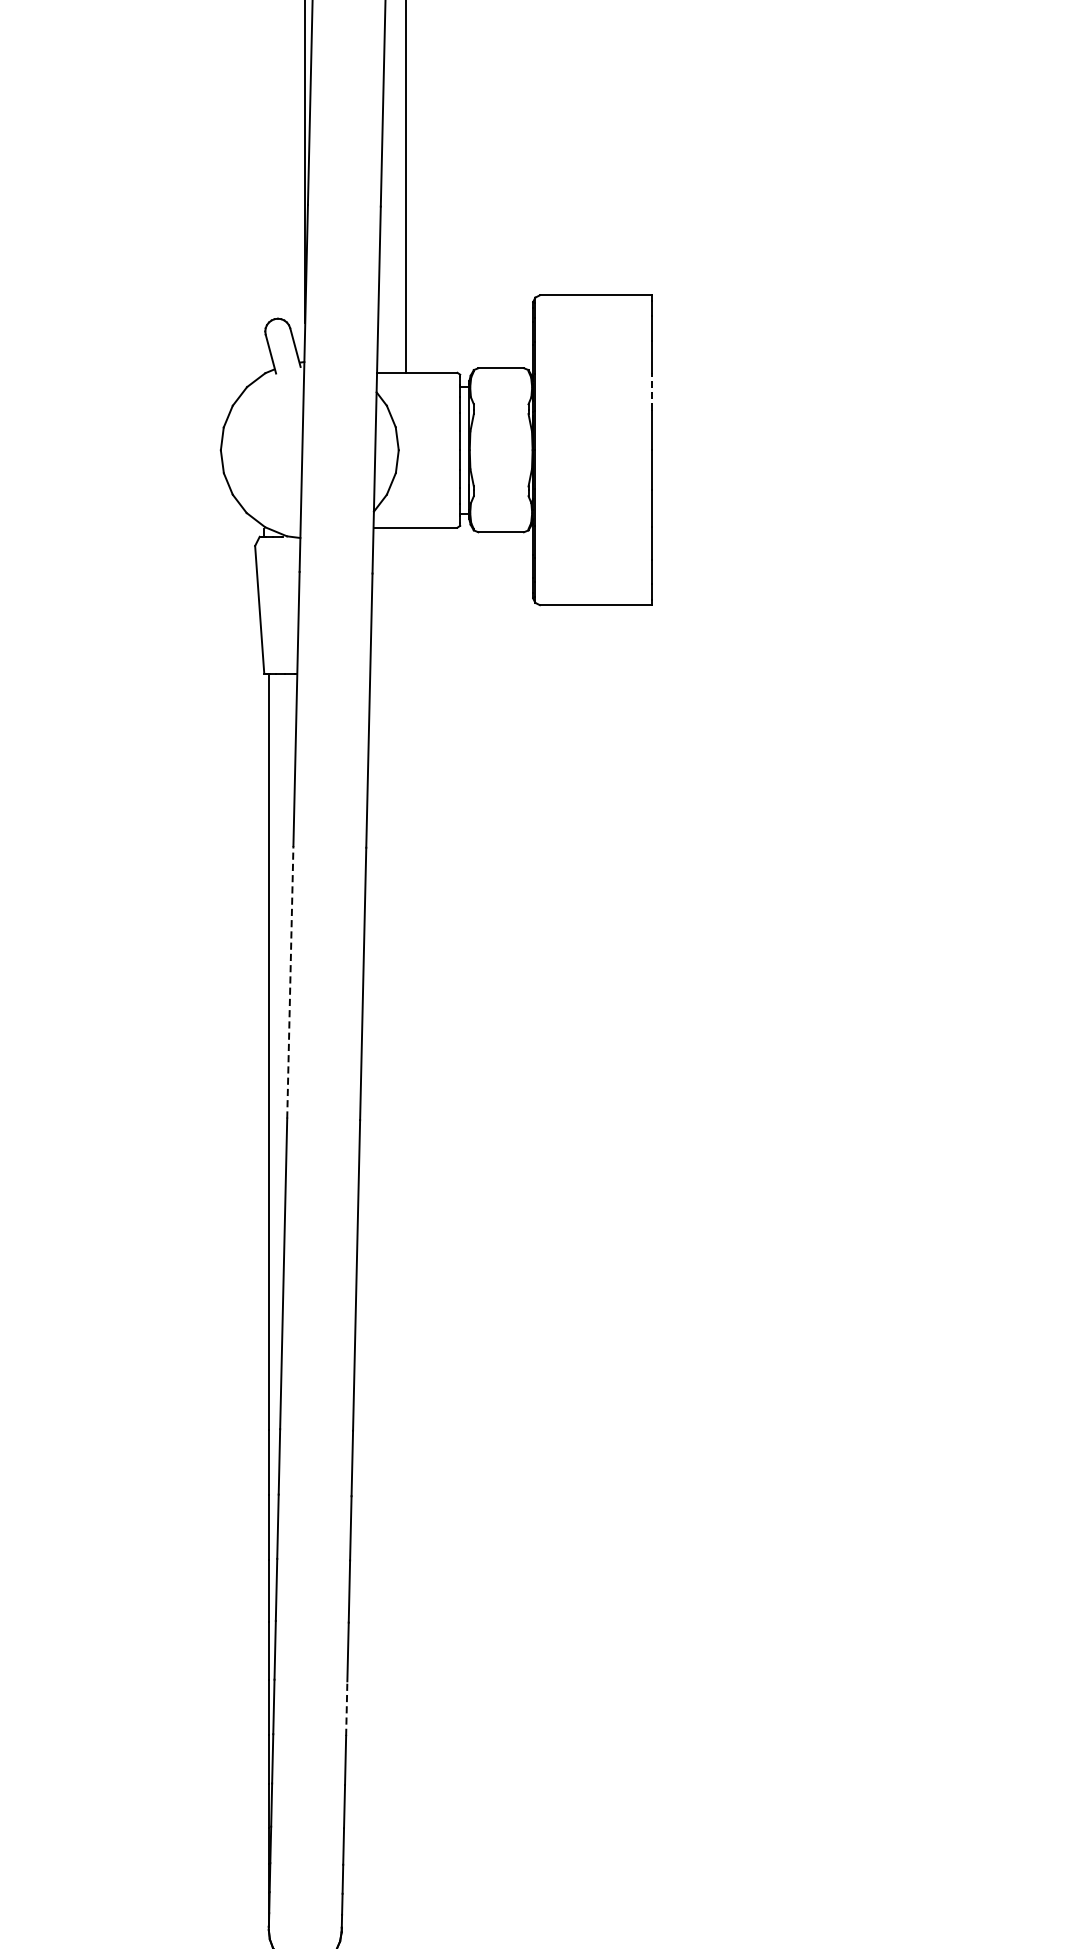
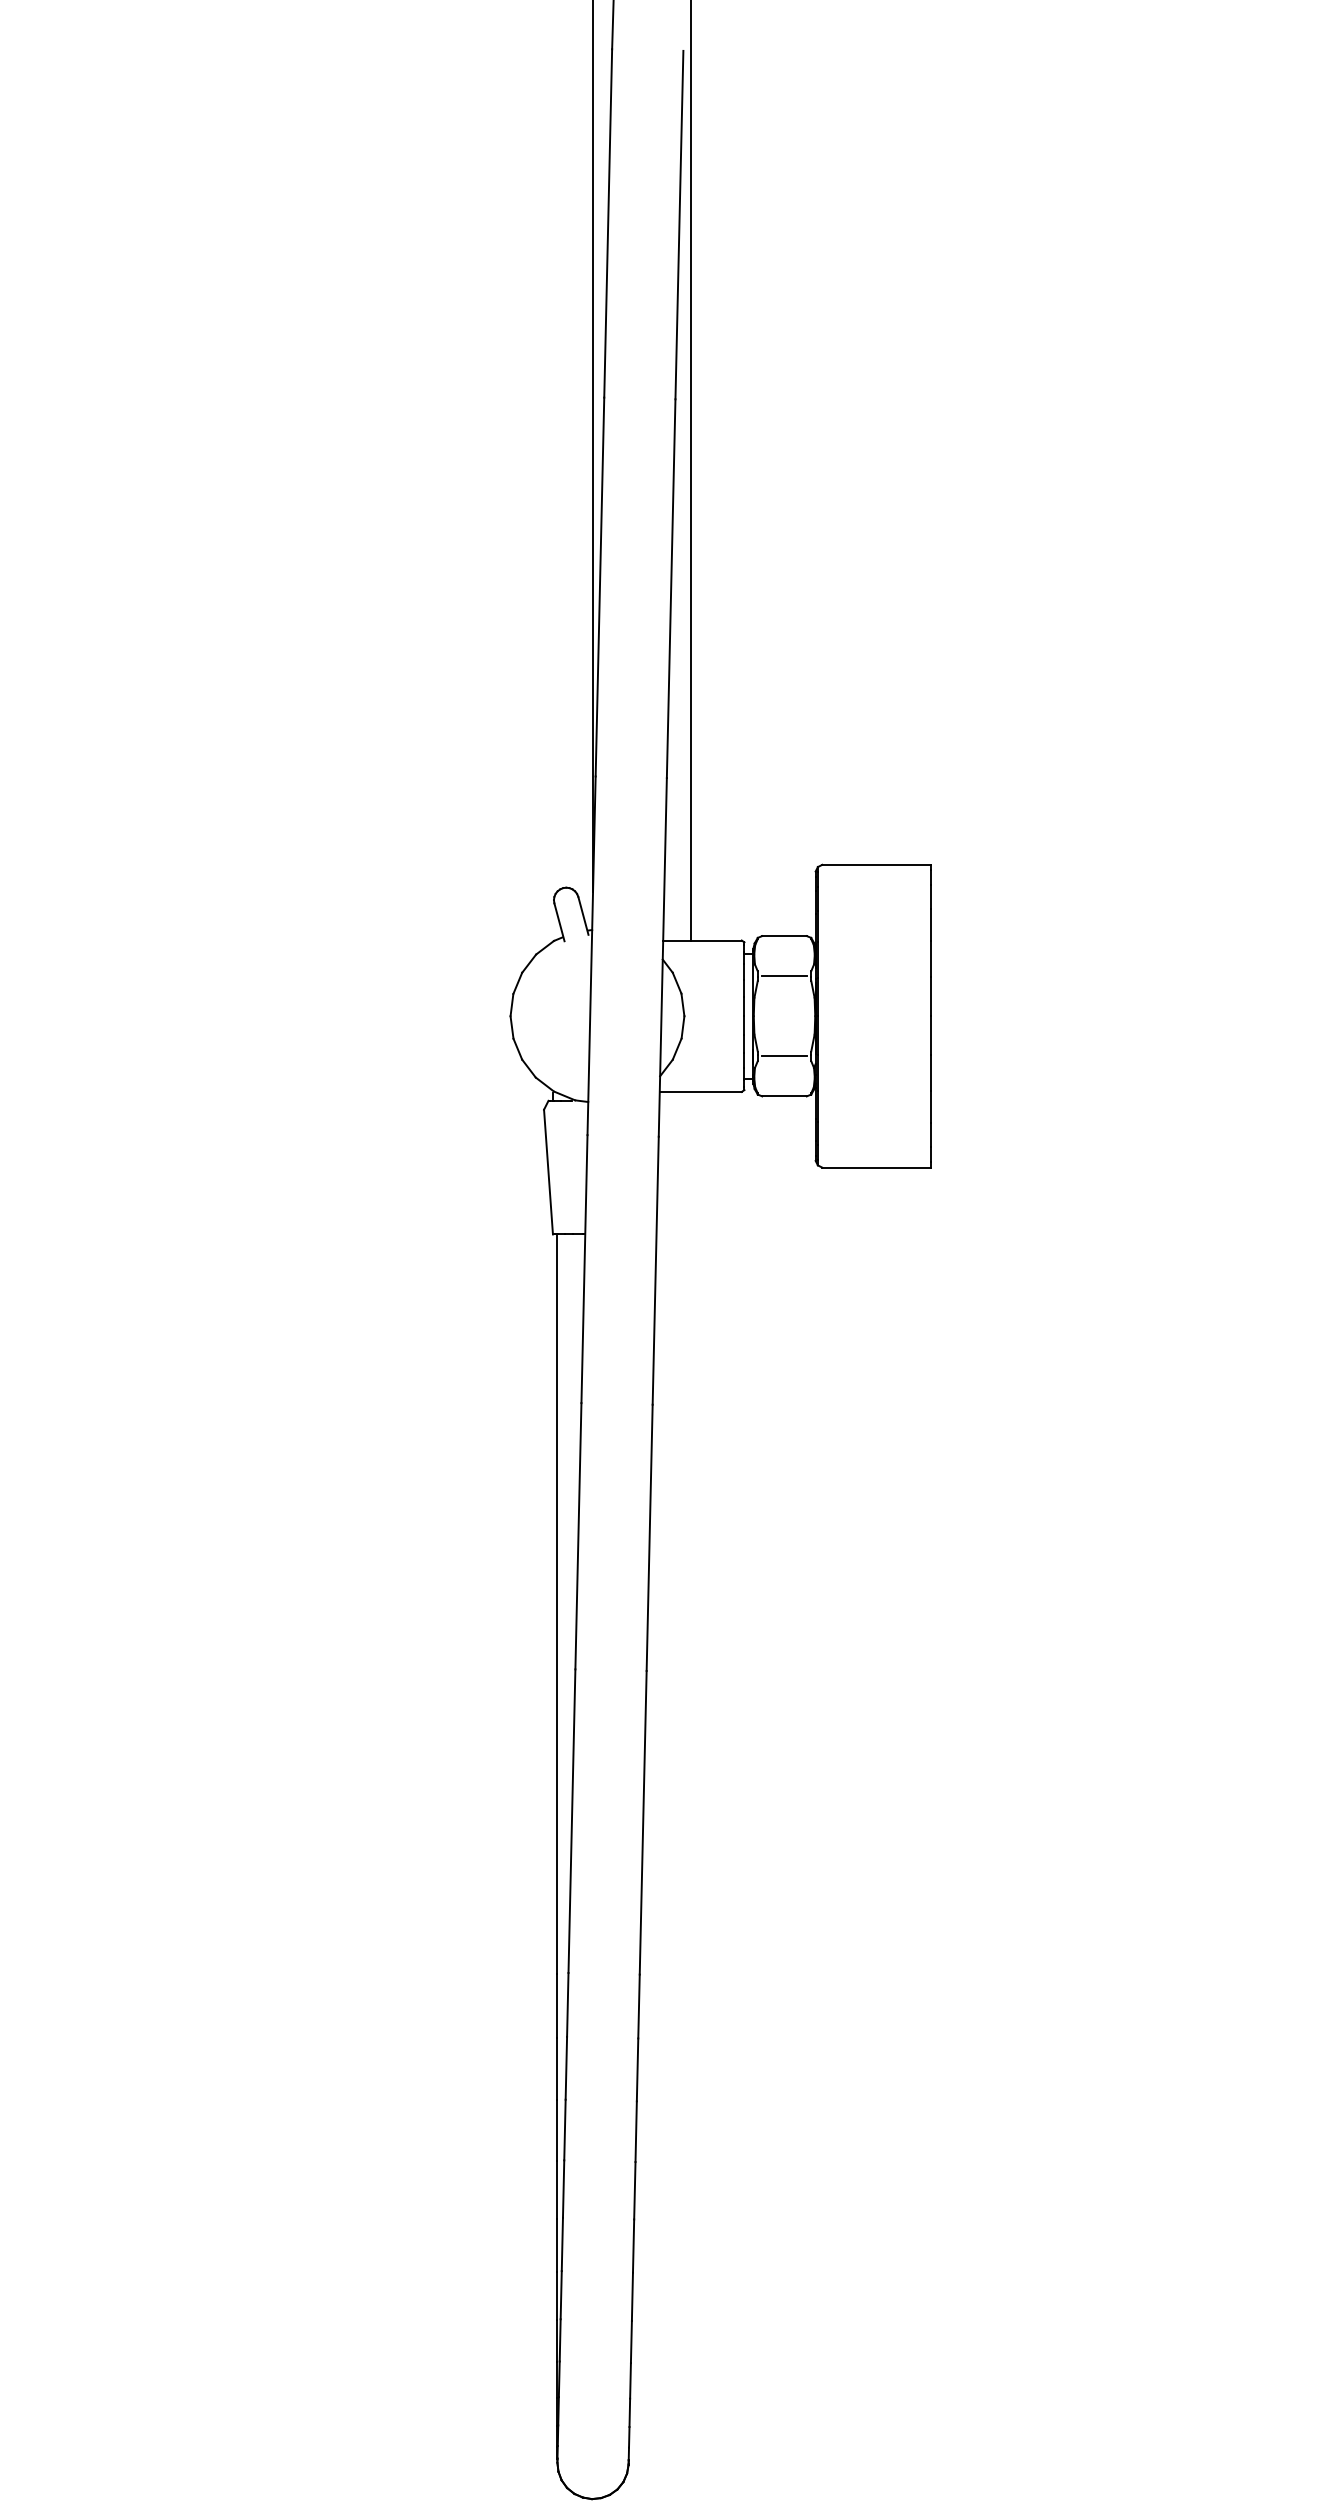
line: (651, 391) -> (931, 958), dashed -> solid
line: (501, 409) -> (784, 976), added
line: (501, 491) -> (784, 1056), added
line: (290, 981) -> (578, 1535), dashed -> solid
line: (346, 1709) -> (633, 2246), dashed -> solid

